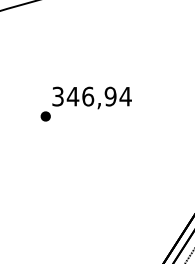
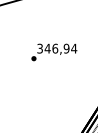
text: (86, 104) -> (54, 52), moved

